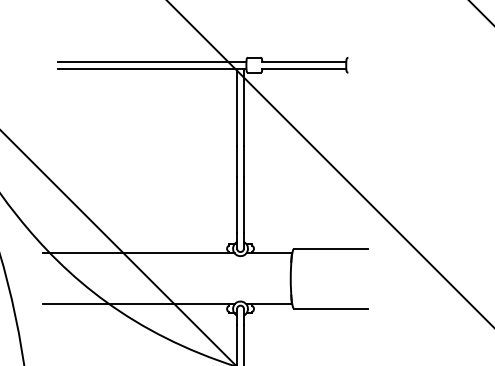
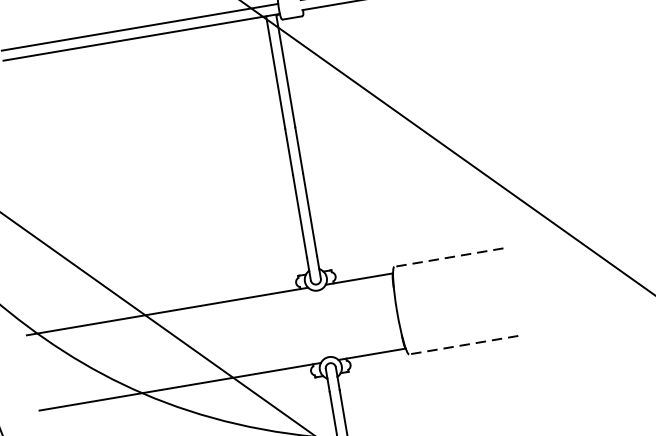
line: (330, 249) -> (448, 258), solid -> dashed
line: (330, 308) -> (462, 345), solid -> dashed

